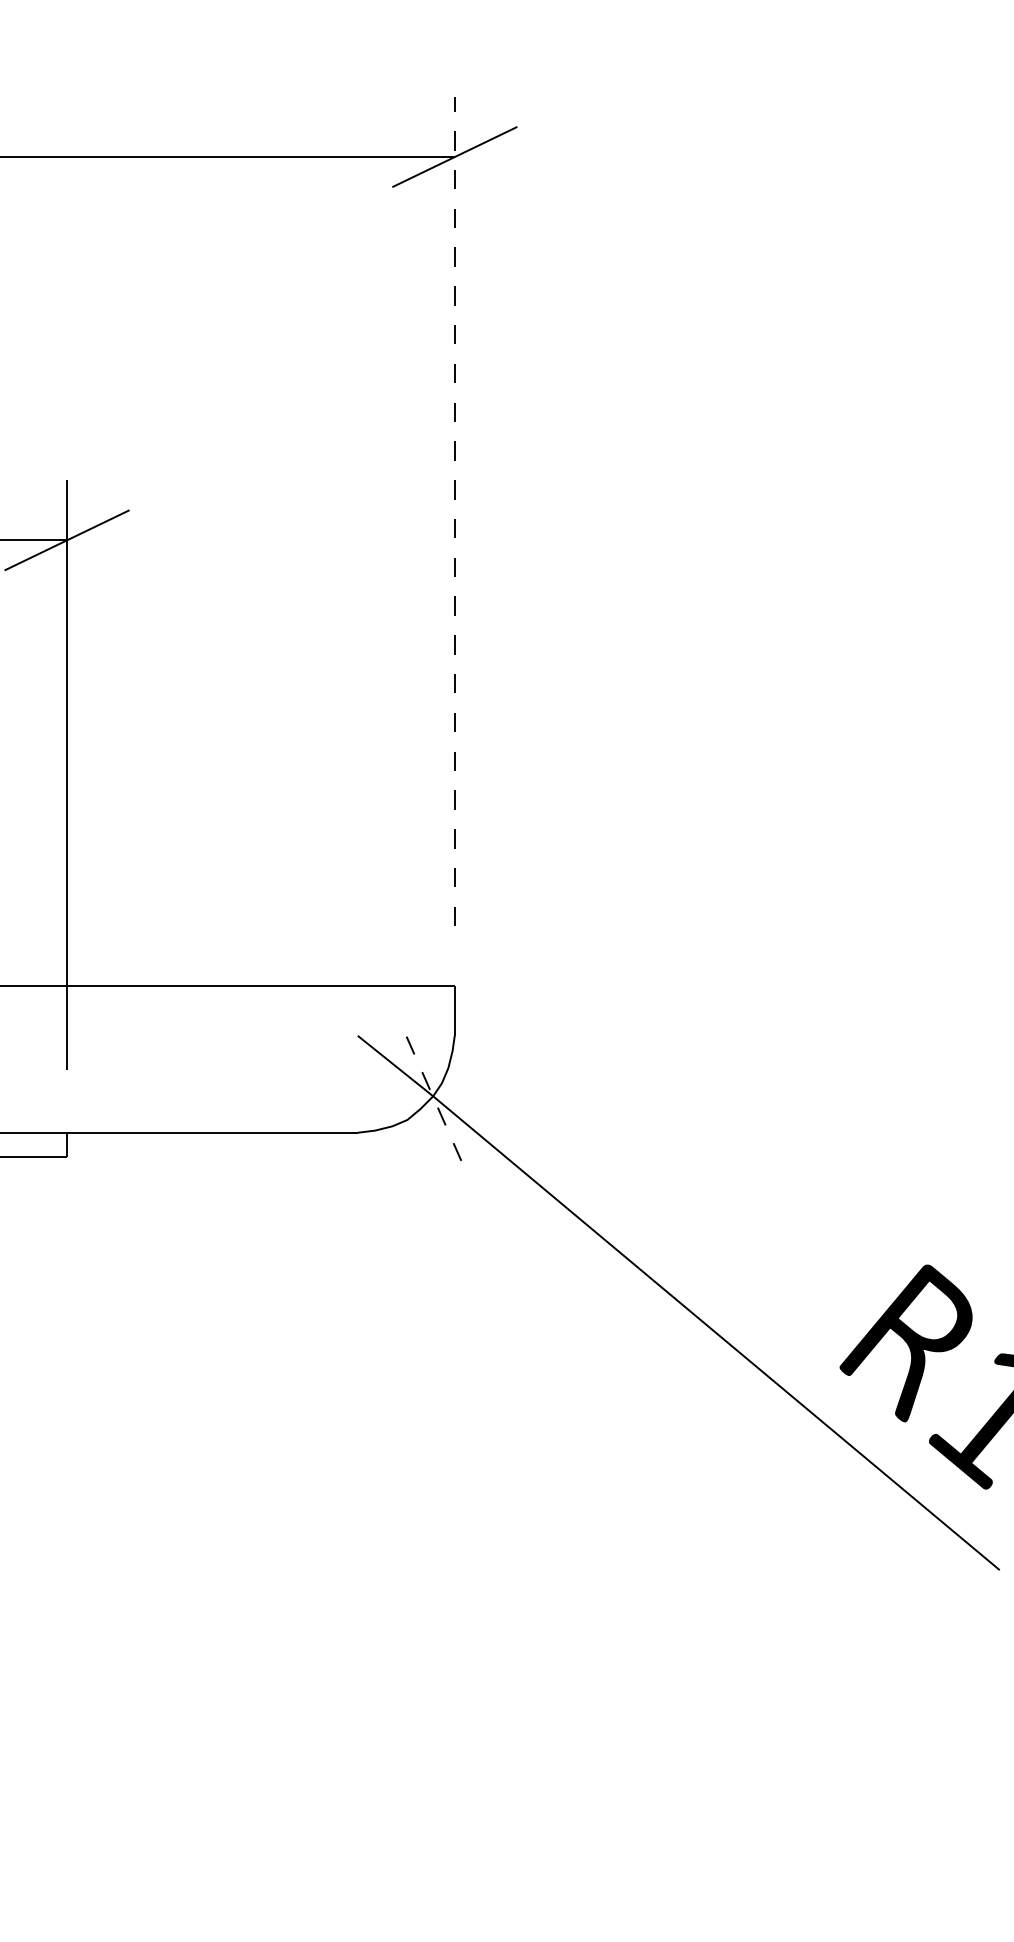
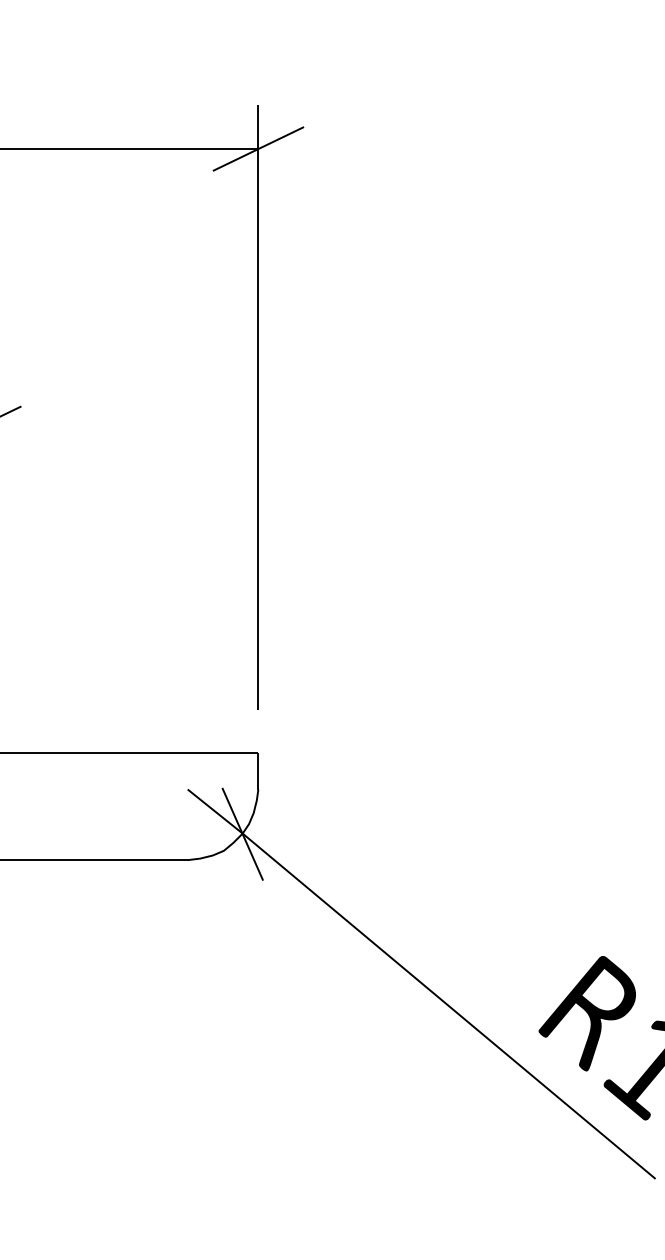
line: (454, 511) -> (258, 407), dashed -> solid
line: (433, 1096) -> (242, 833), dashed -> solid

